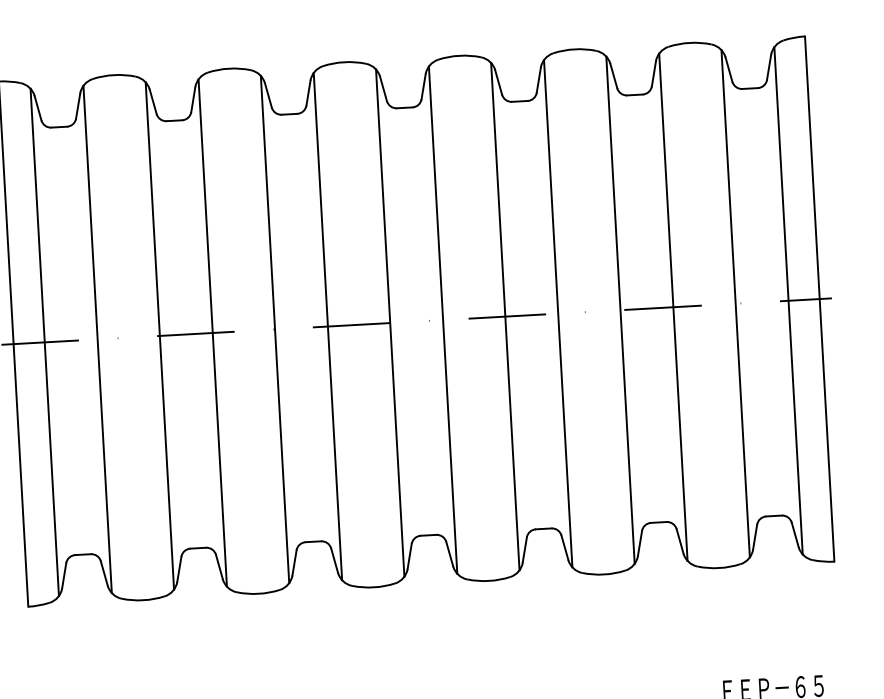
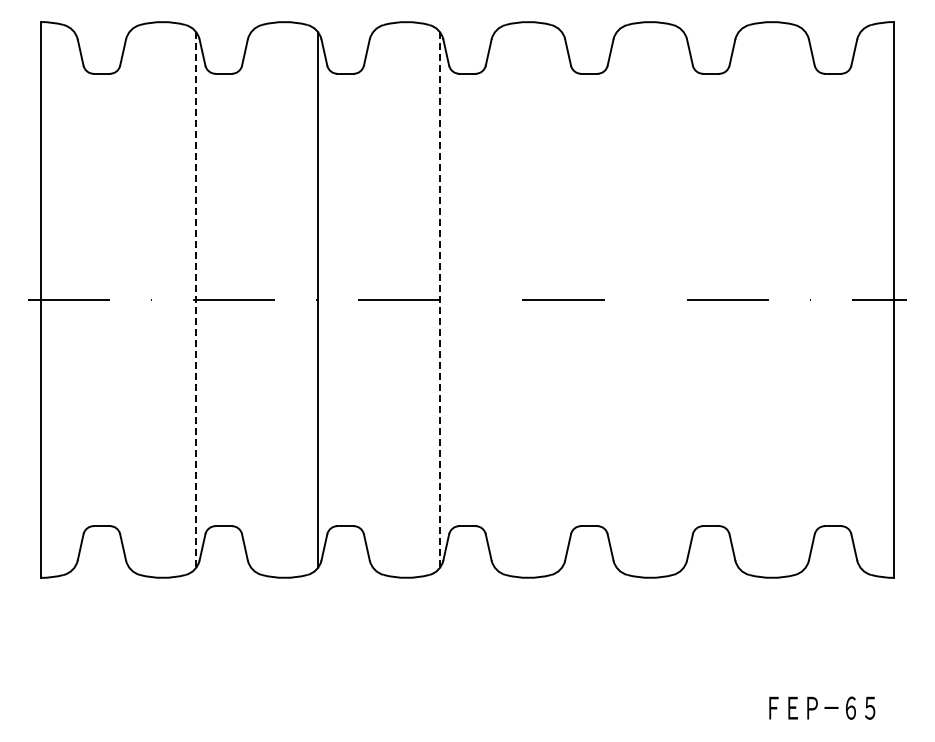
line: (788, 300) -> (861, 299), removed
line: (736, 303) -> (805, 299), removed
line: (673, 306) -> (739, 299), removed
line: (620, 309) -> (683, 299), removed
line: (558, 313) -> (617, 299), removed
line: (505, 316) -> (561, 299), removed
line: (443, 319) -> (495, 299), removed
line: (390, 323) -> (439, 300), solid -> dashed
line: (327, 326) -> (373, 299), removed
line: (212, 332) -> (251, 299), removed
line: (159, 336) -> (195, 300), solid -> dashed
line: (97, 339) -> (129, 299), removed
line: (44, 341) -> (73, 299), removed

